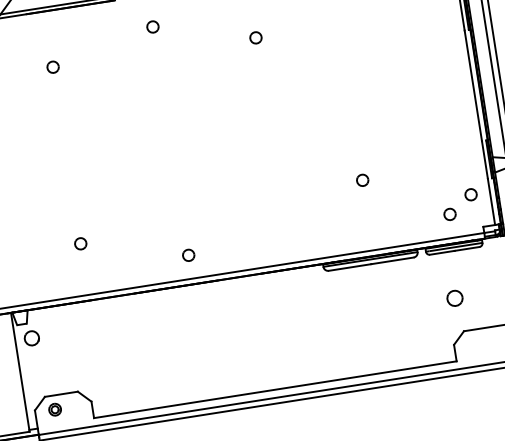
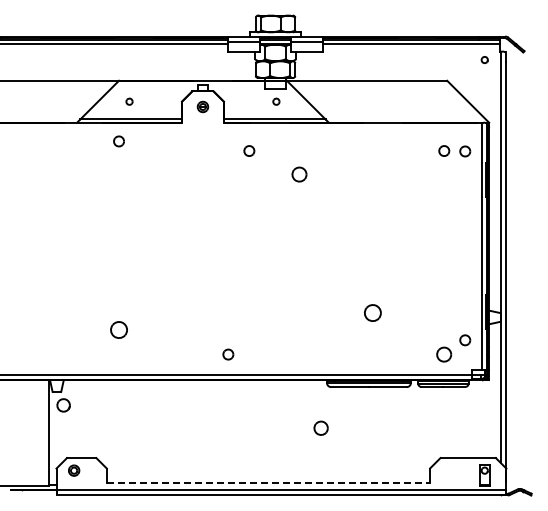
part: (153, 26) -> (249, 150), moved
part: (255, 37) -> (299, 174), size x1.4
part: (52, 67) -> (118, 141), moved
part: (362, 179) -> (372, 312), size x1.6
part: (450, 214) -> (444, 354), size x1.4
part: (80, 243) -> (118, 329), size x1.6
part: (188, 255) -> (228, 354), moved
part: (454, 297) -> (320, 427), moved
line: (275, 389) -> (268, 483), solid -> dashed

